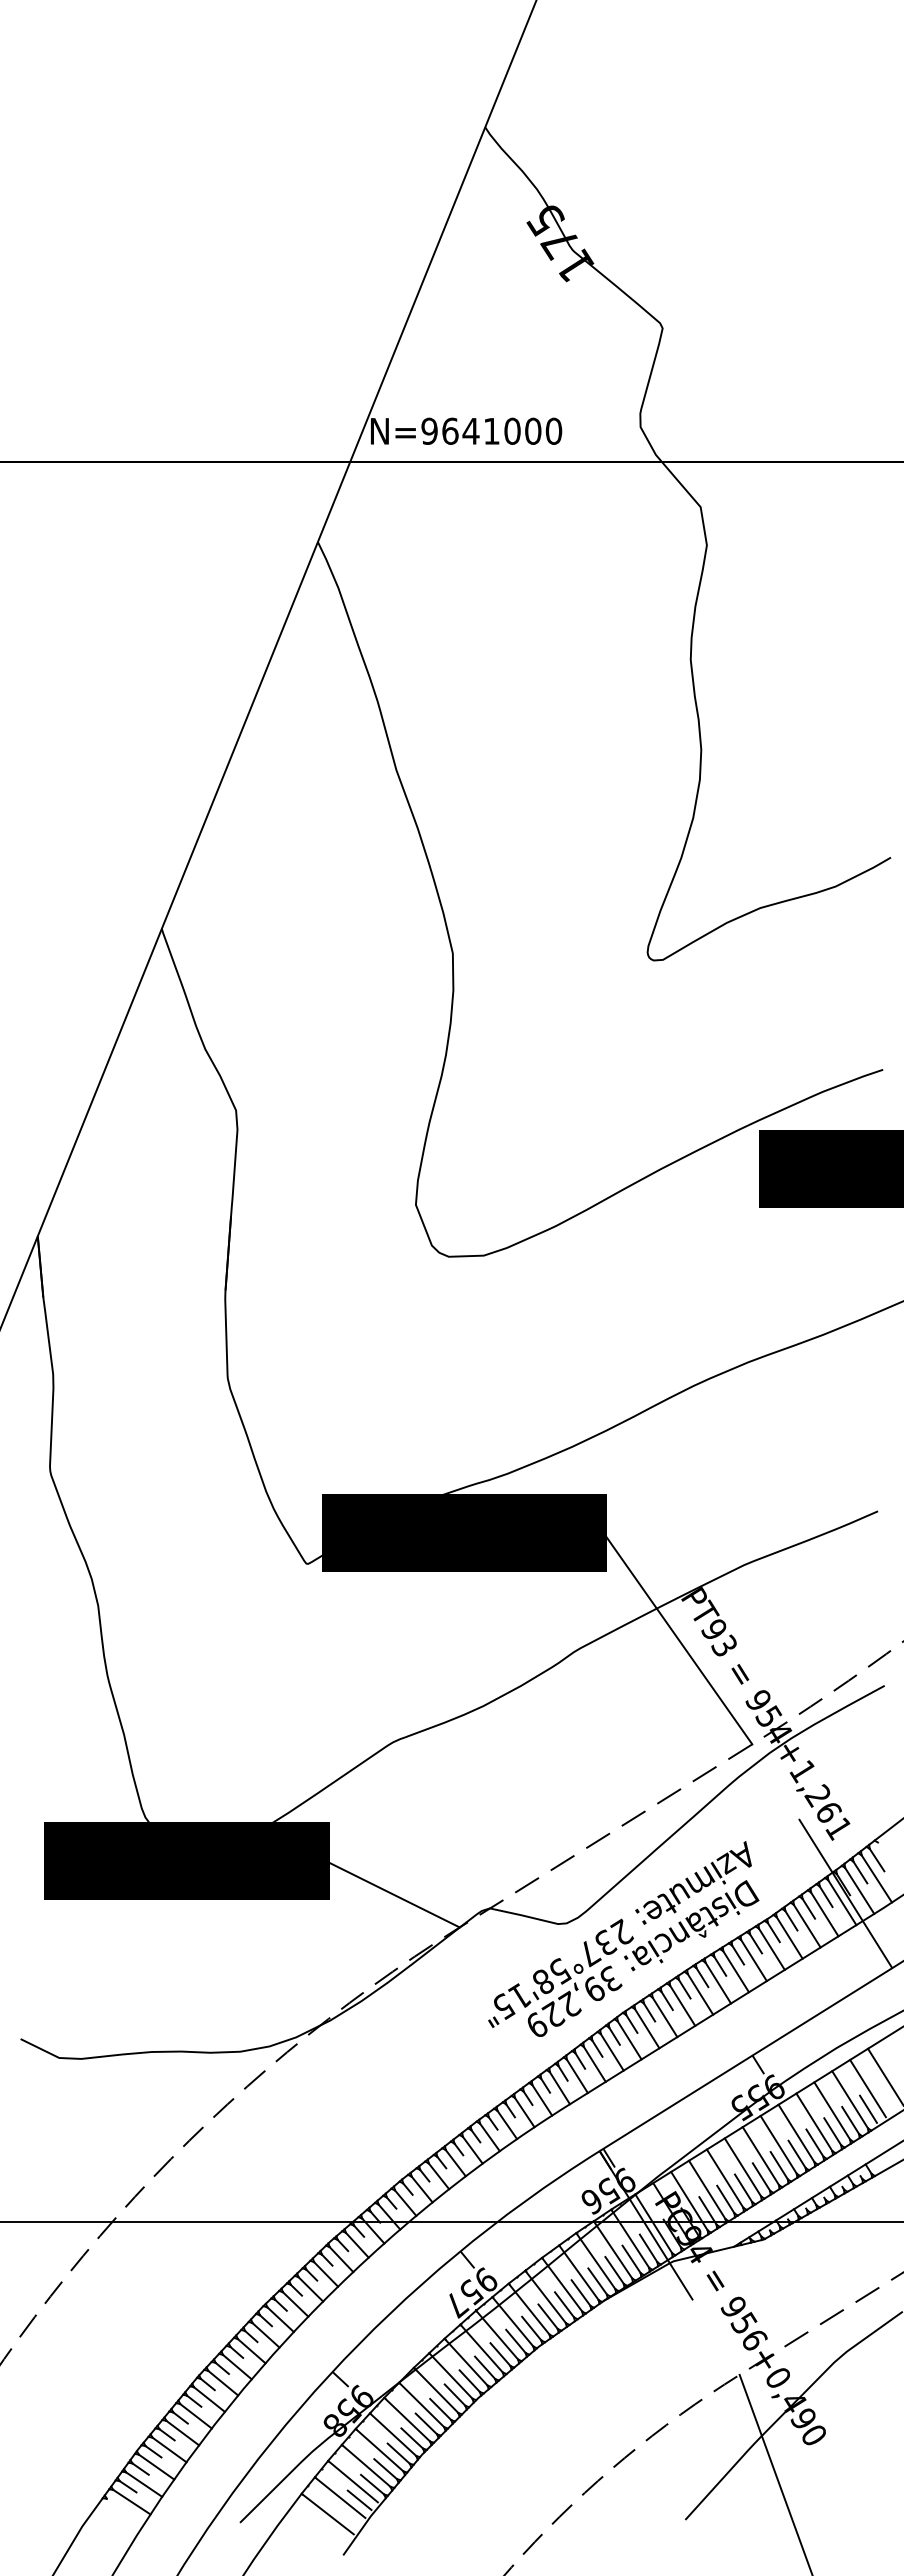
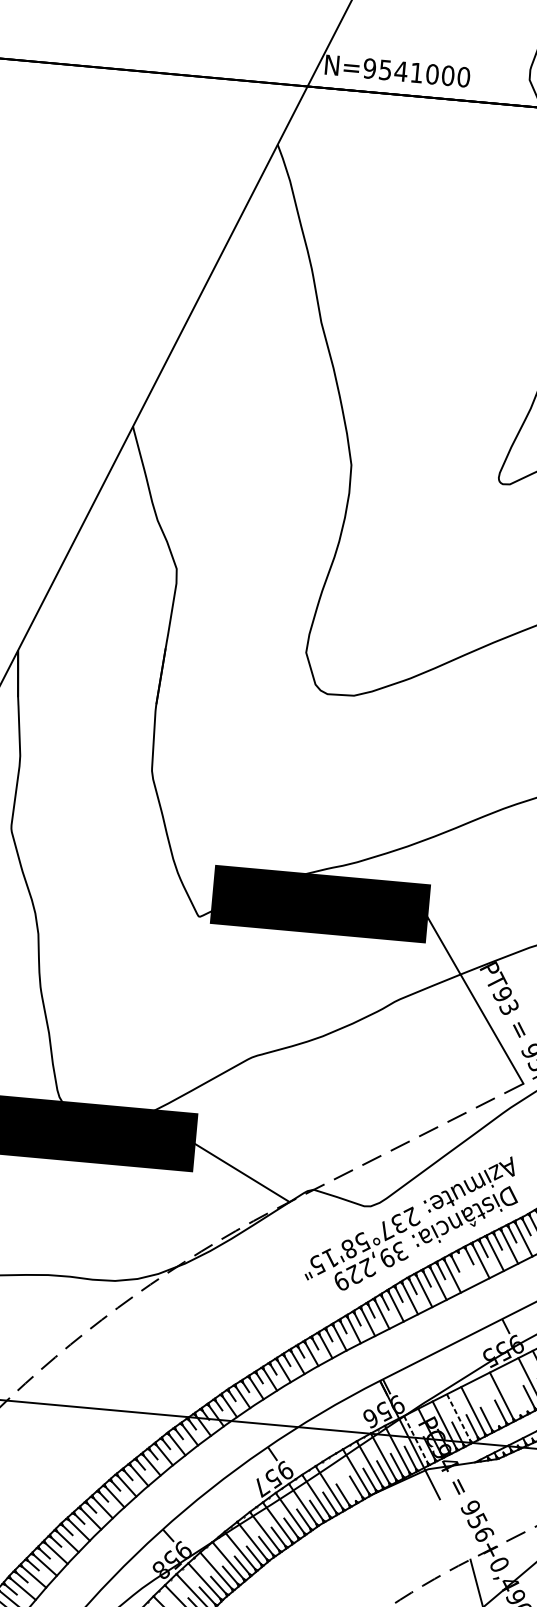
text: (450, 430) -> (385, 69), N=9641000 -> N=9541000
line: (700, 1993) -> (467, 1268), removed
line: (778, 2144) -> (515, 1388), removed
line: (778, 2165) -> (514, 1404), removed
line: (742, 2167) -> (486, 1403), removed
line: (707, 2189) -> (458, 1417), solid -> dashed
line: (653, 2223) -> (415, 1439), solid -> dashed
line: (562, 2284) -> (342, 1479), removed

